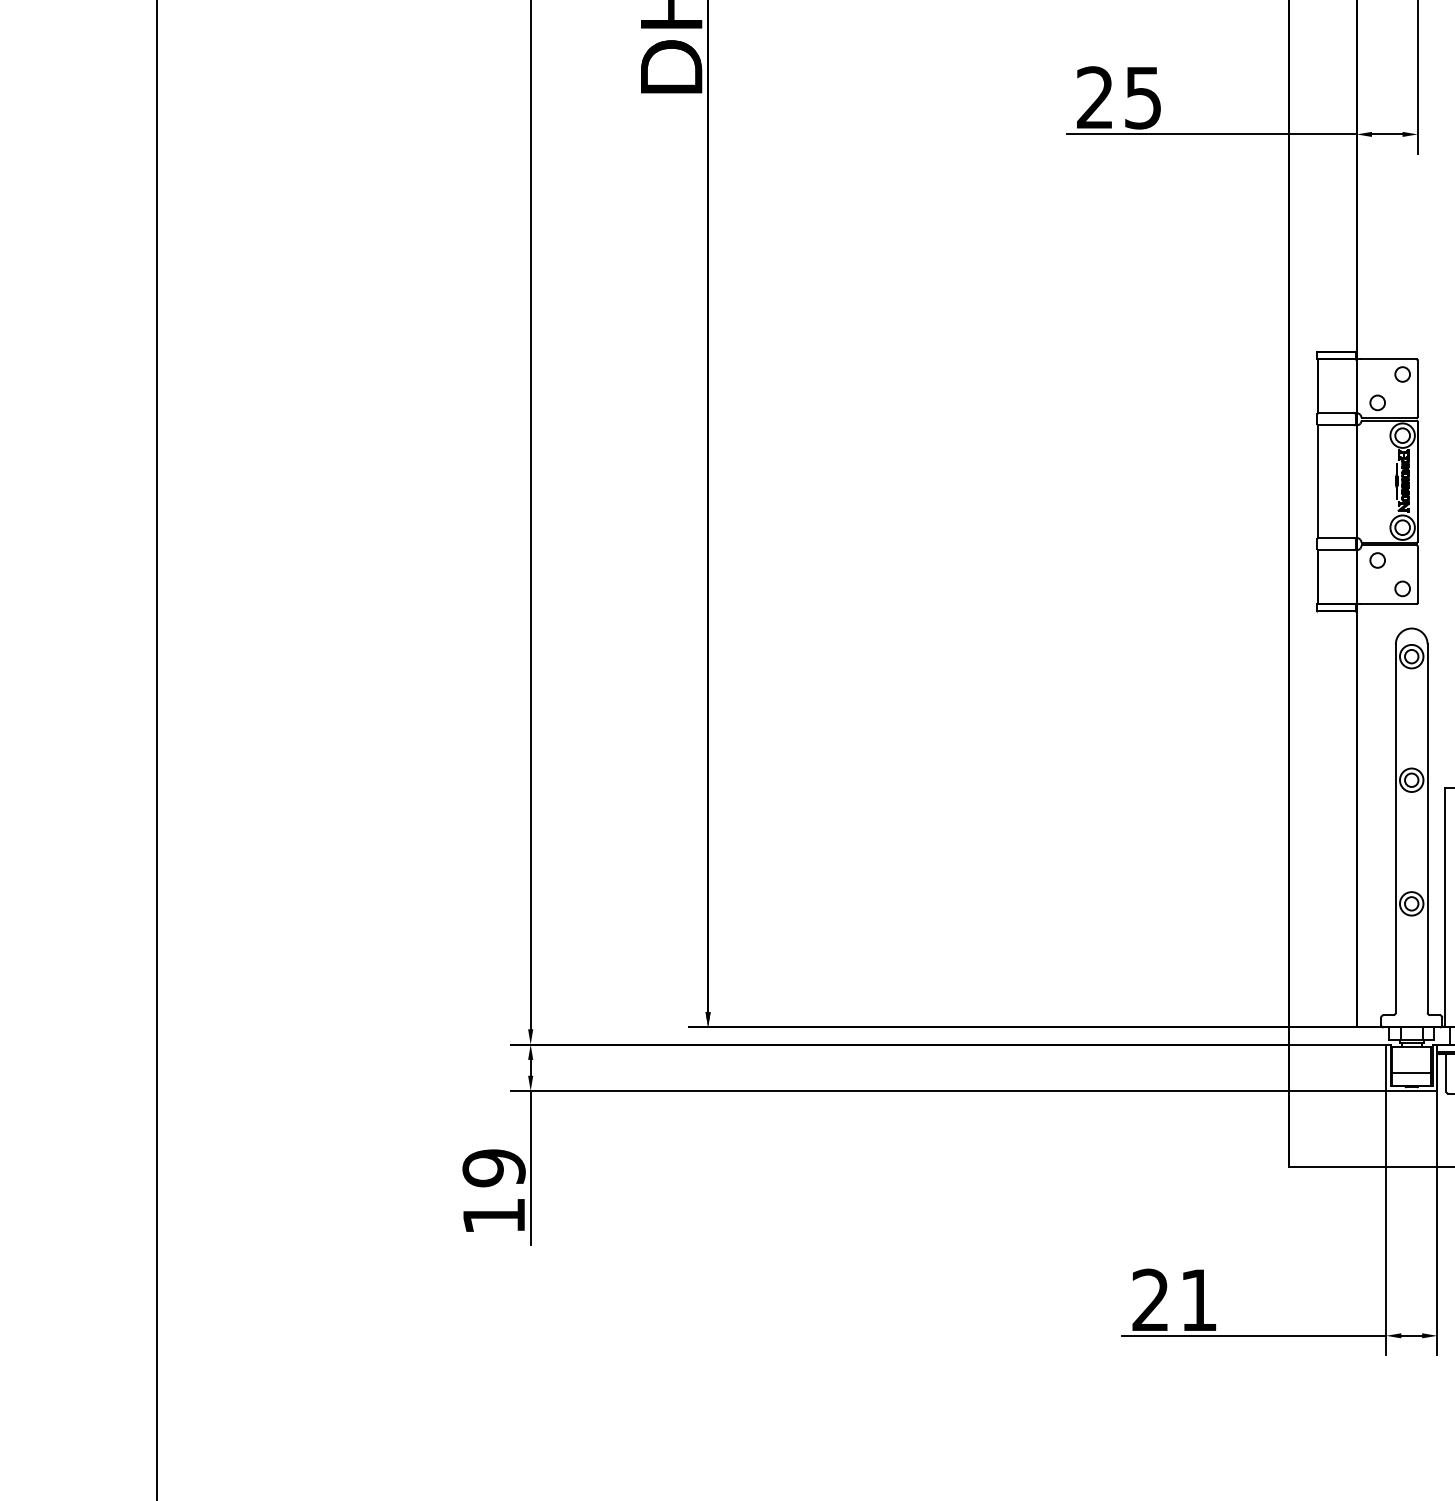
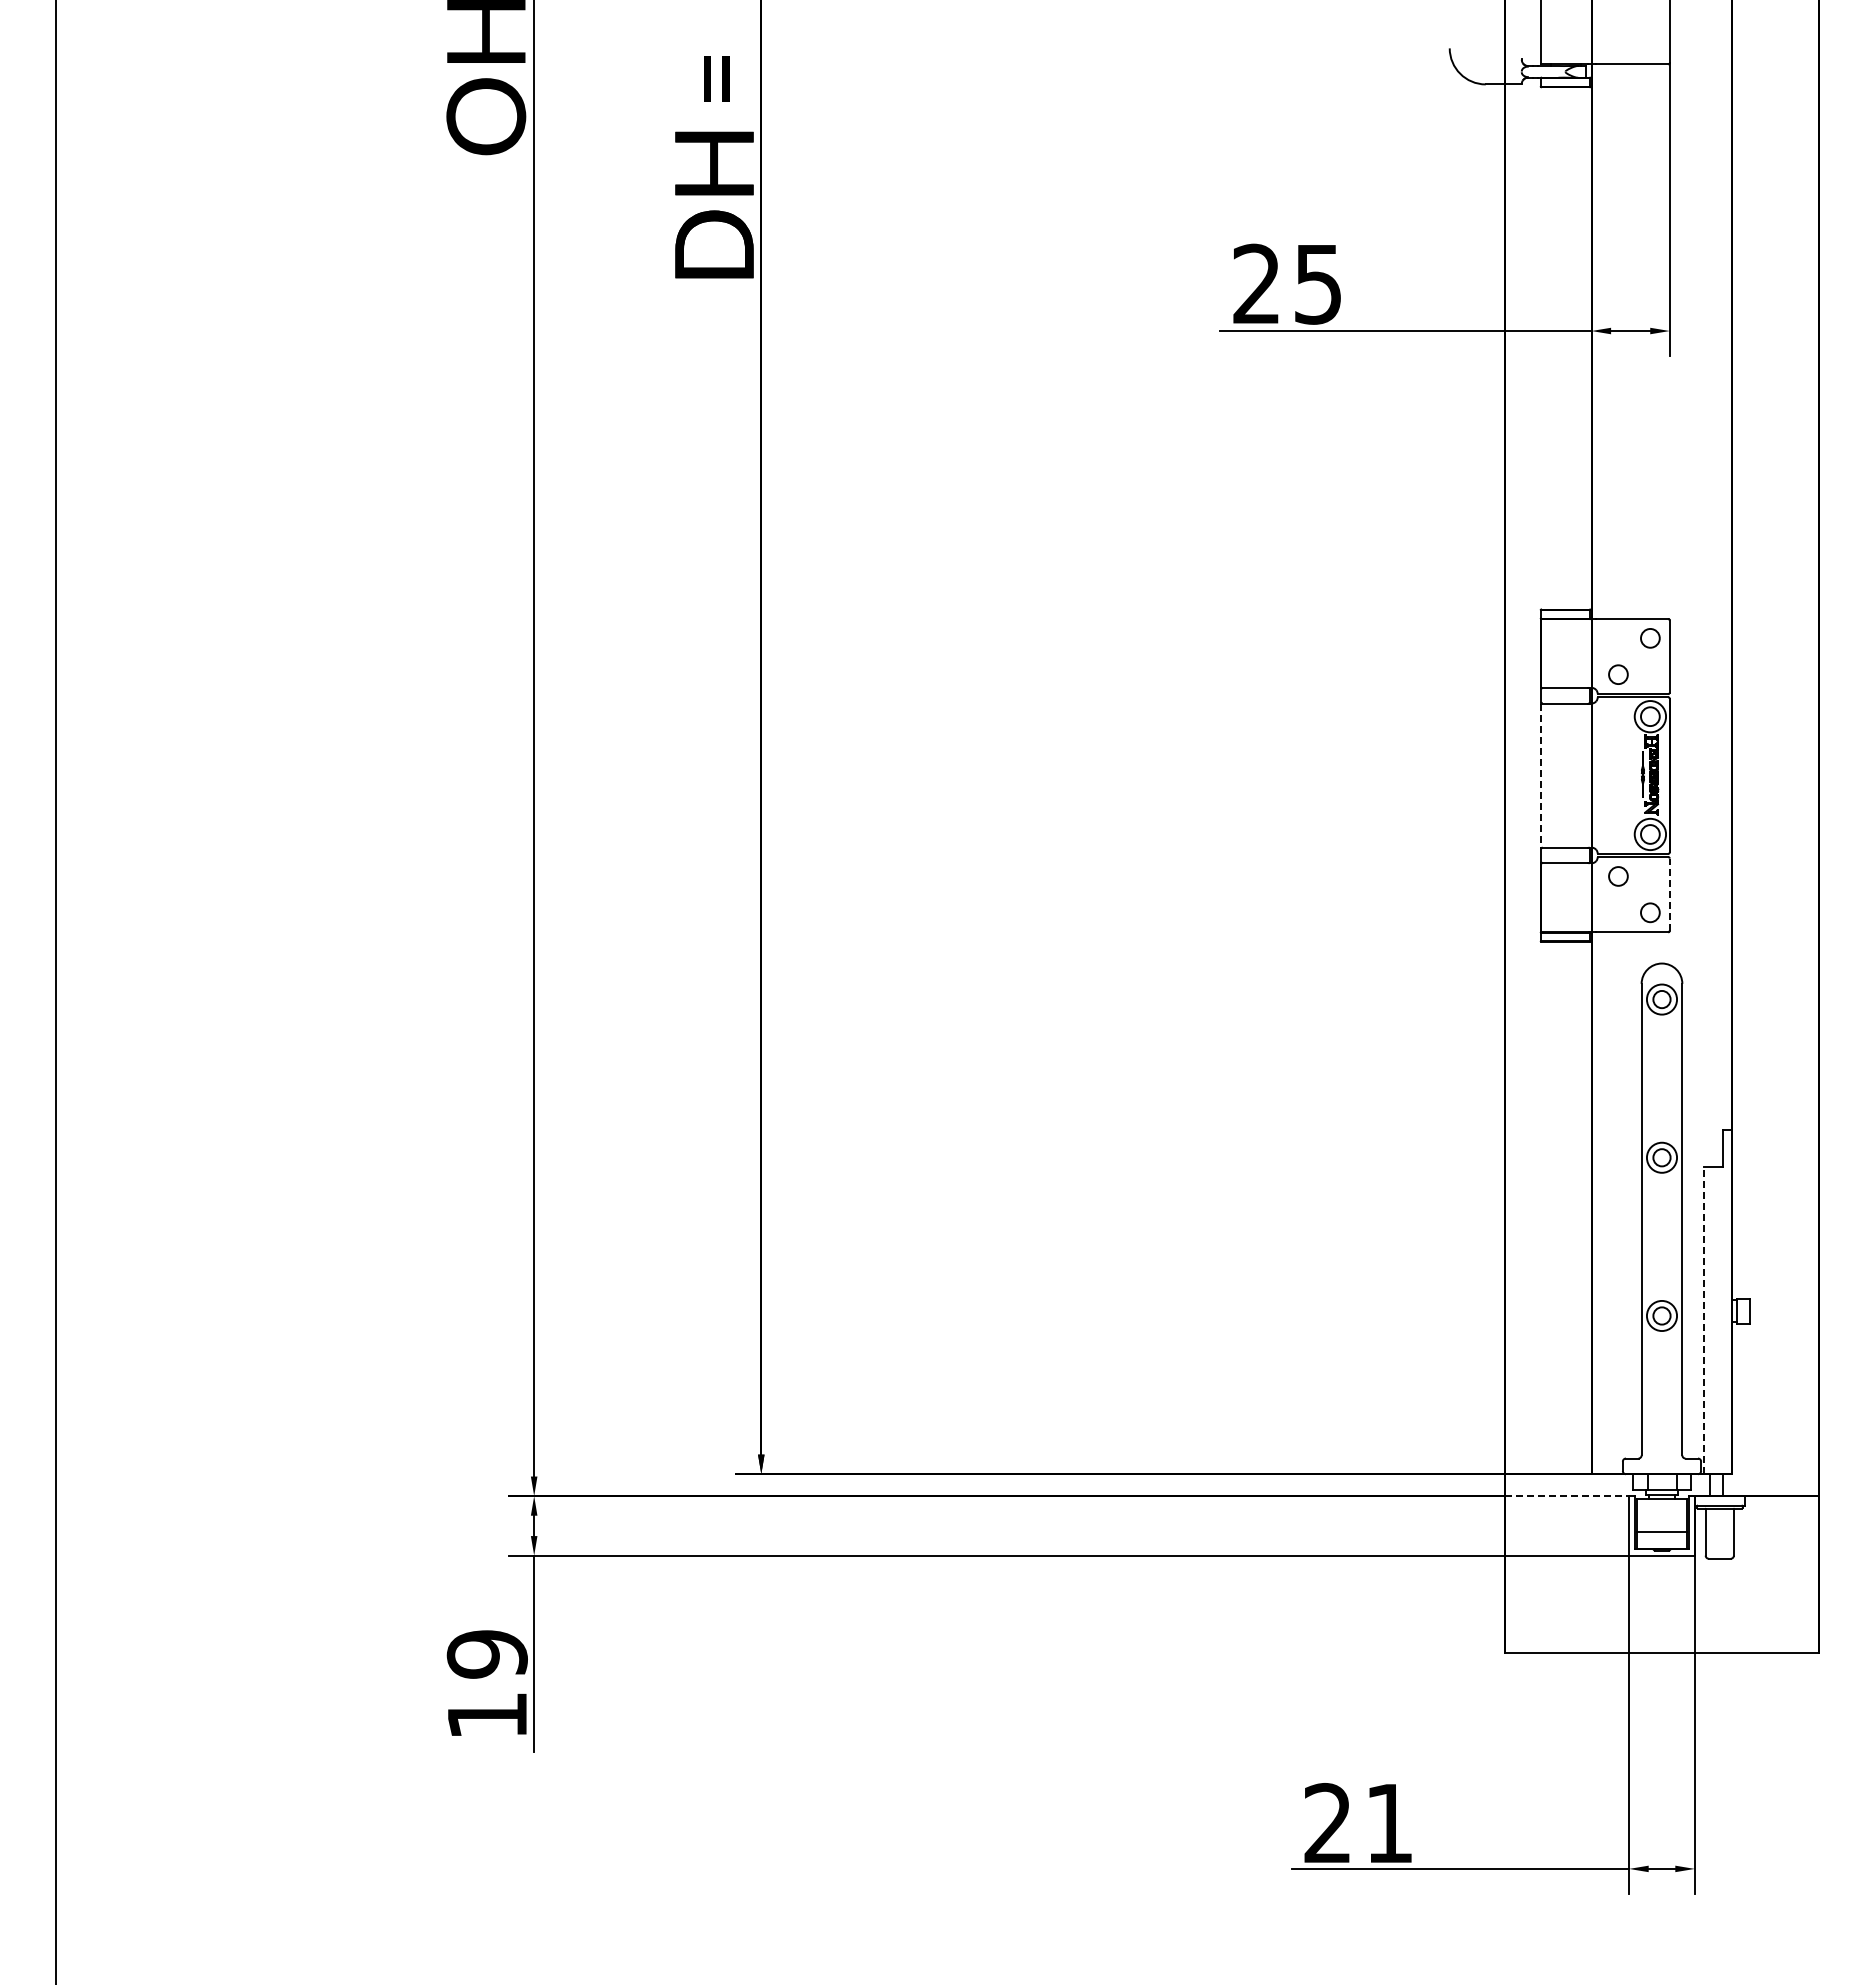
line: (1317, 482) -> (1541, 776), solid -> dashed
line: (1417, 574) -> (1669, 894), solid -> dashed
line: (1444, 907) -> (1704, 1320), solid -> dashed
line: (1337, 1044) -> (1567, 1496), solid -> dashed

